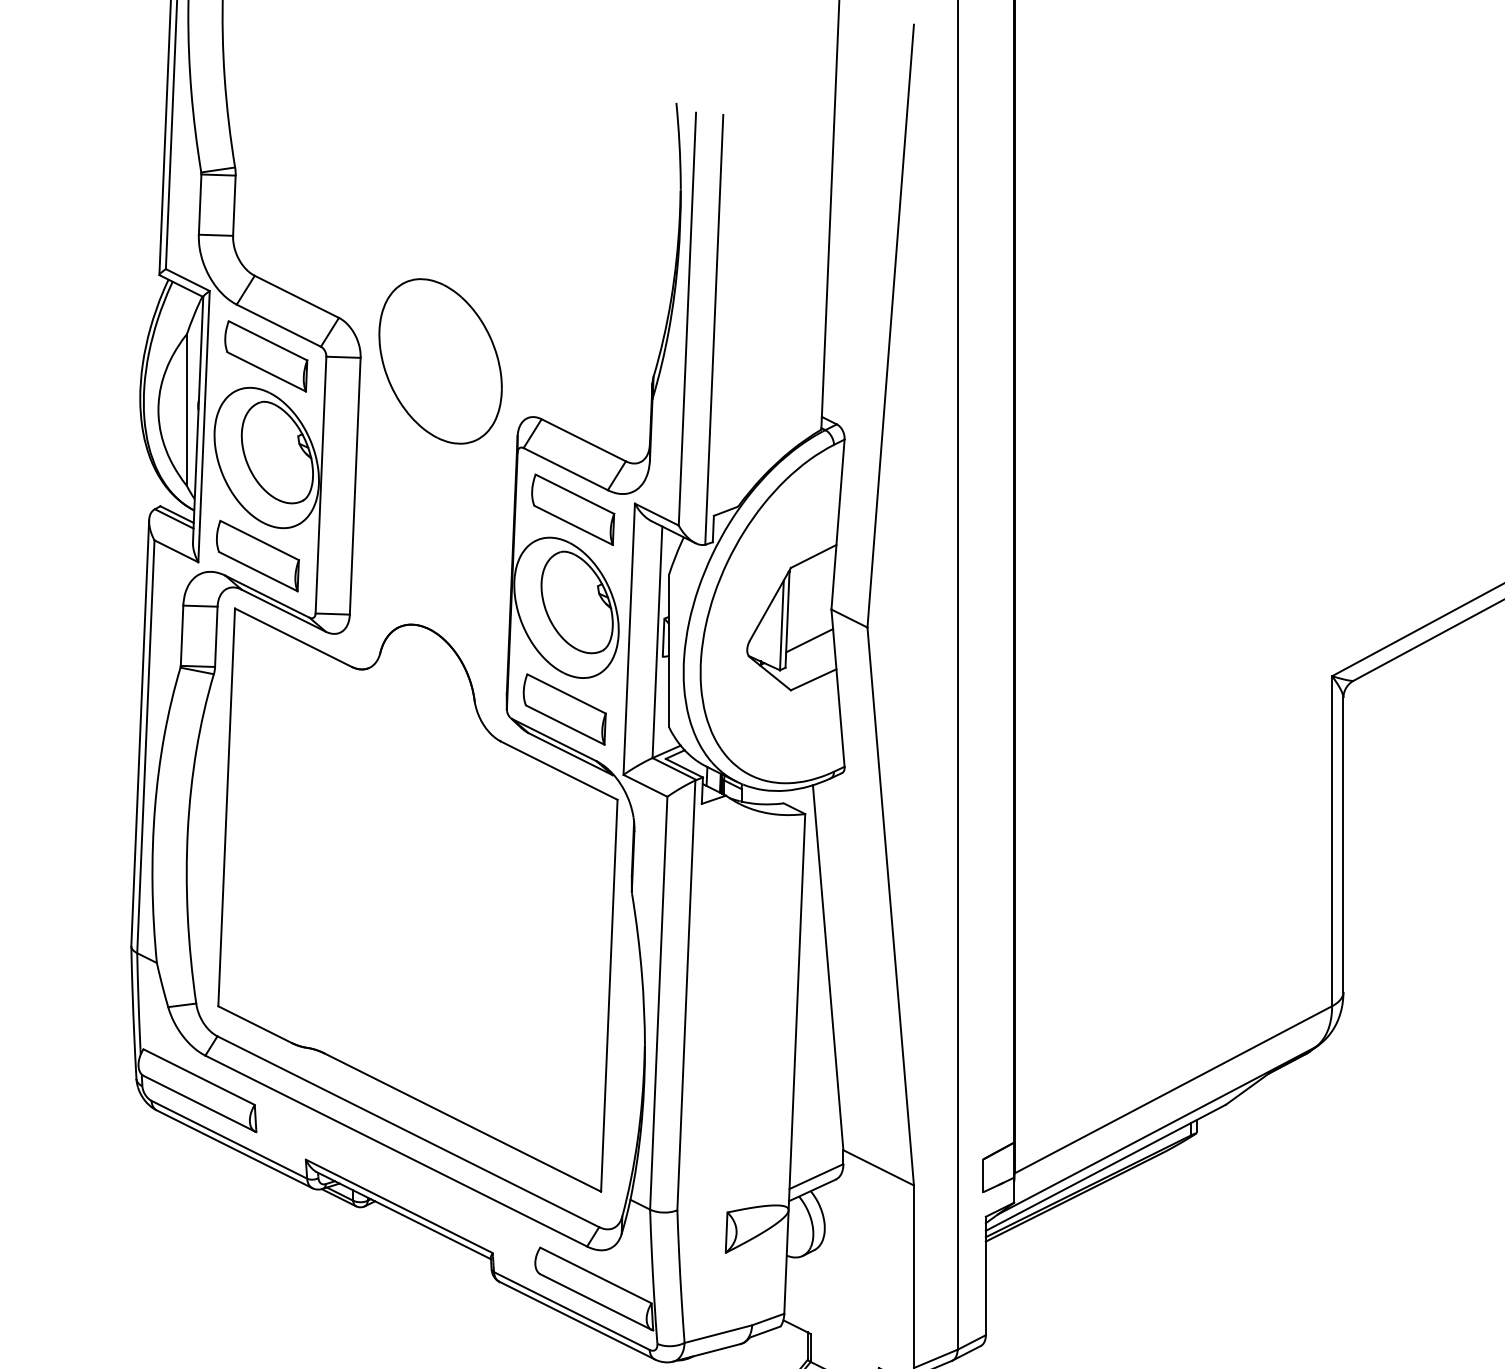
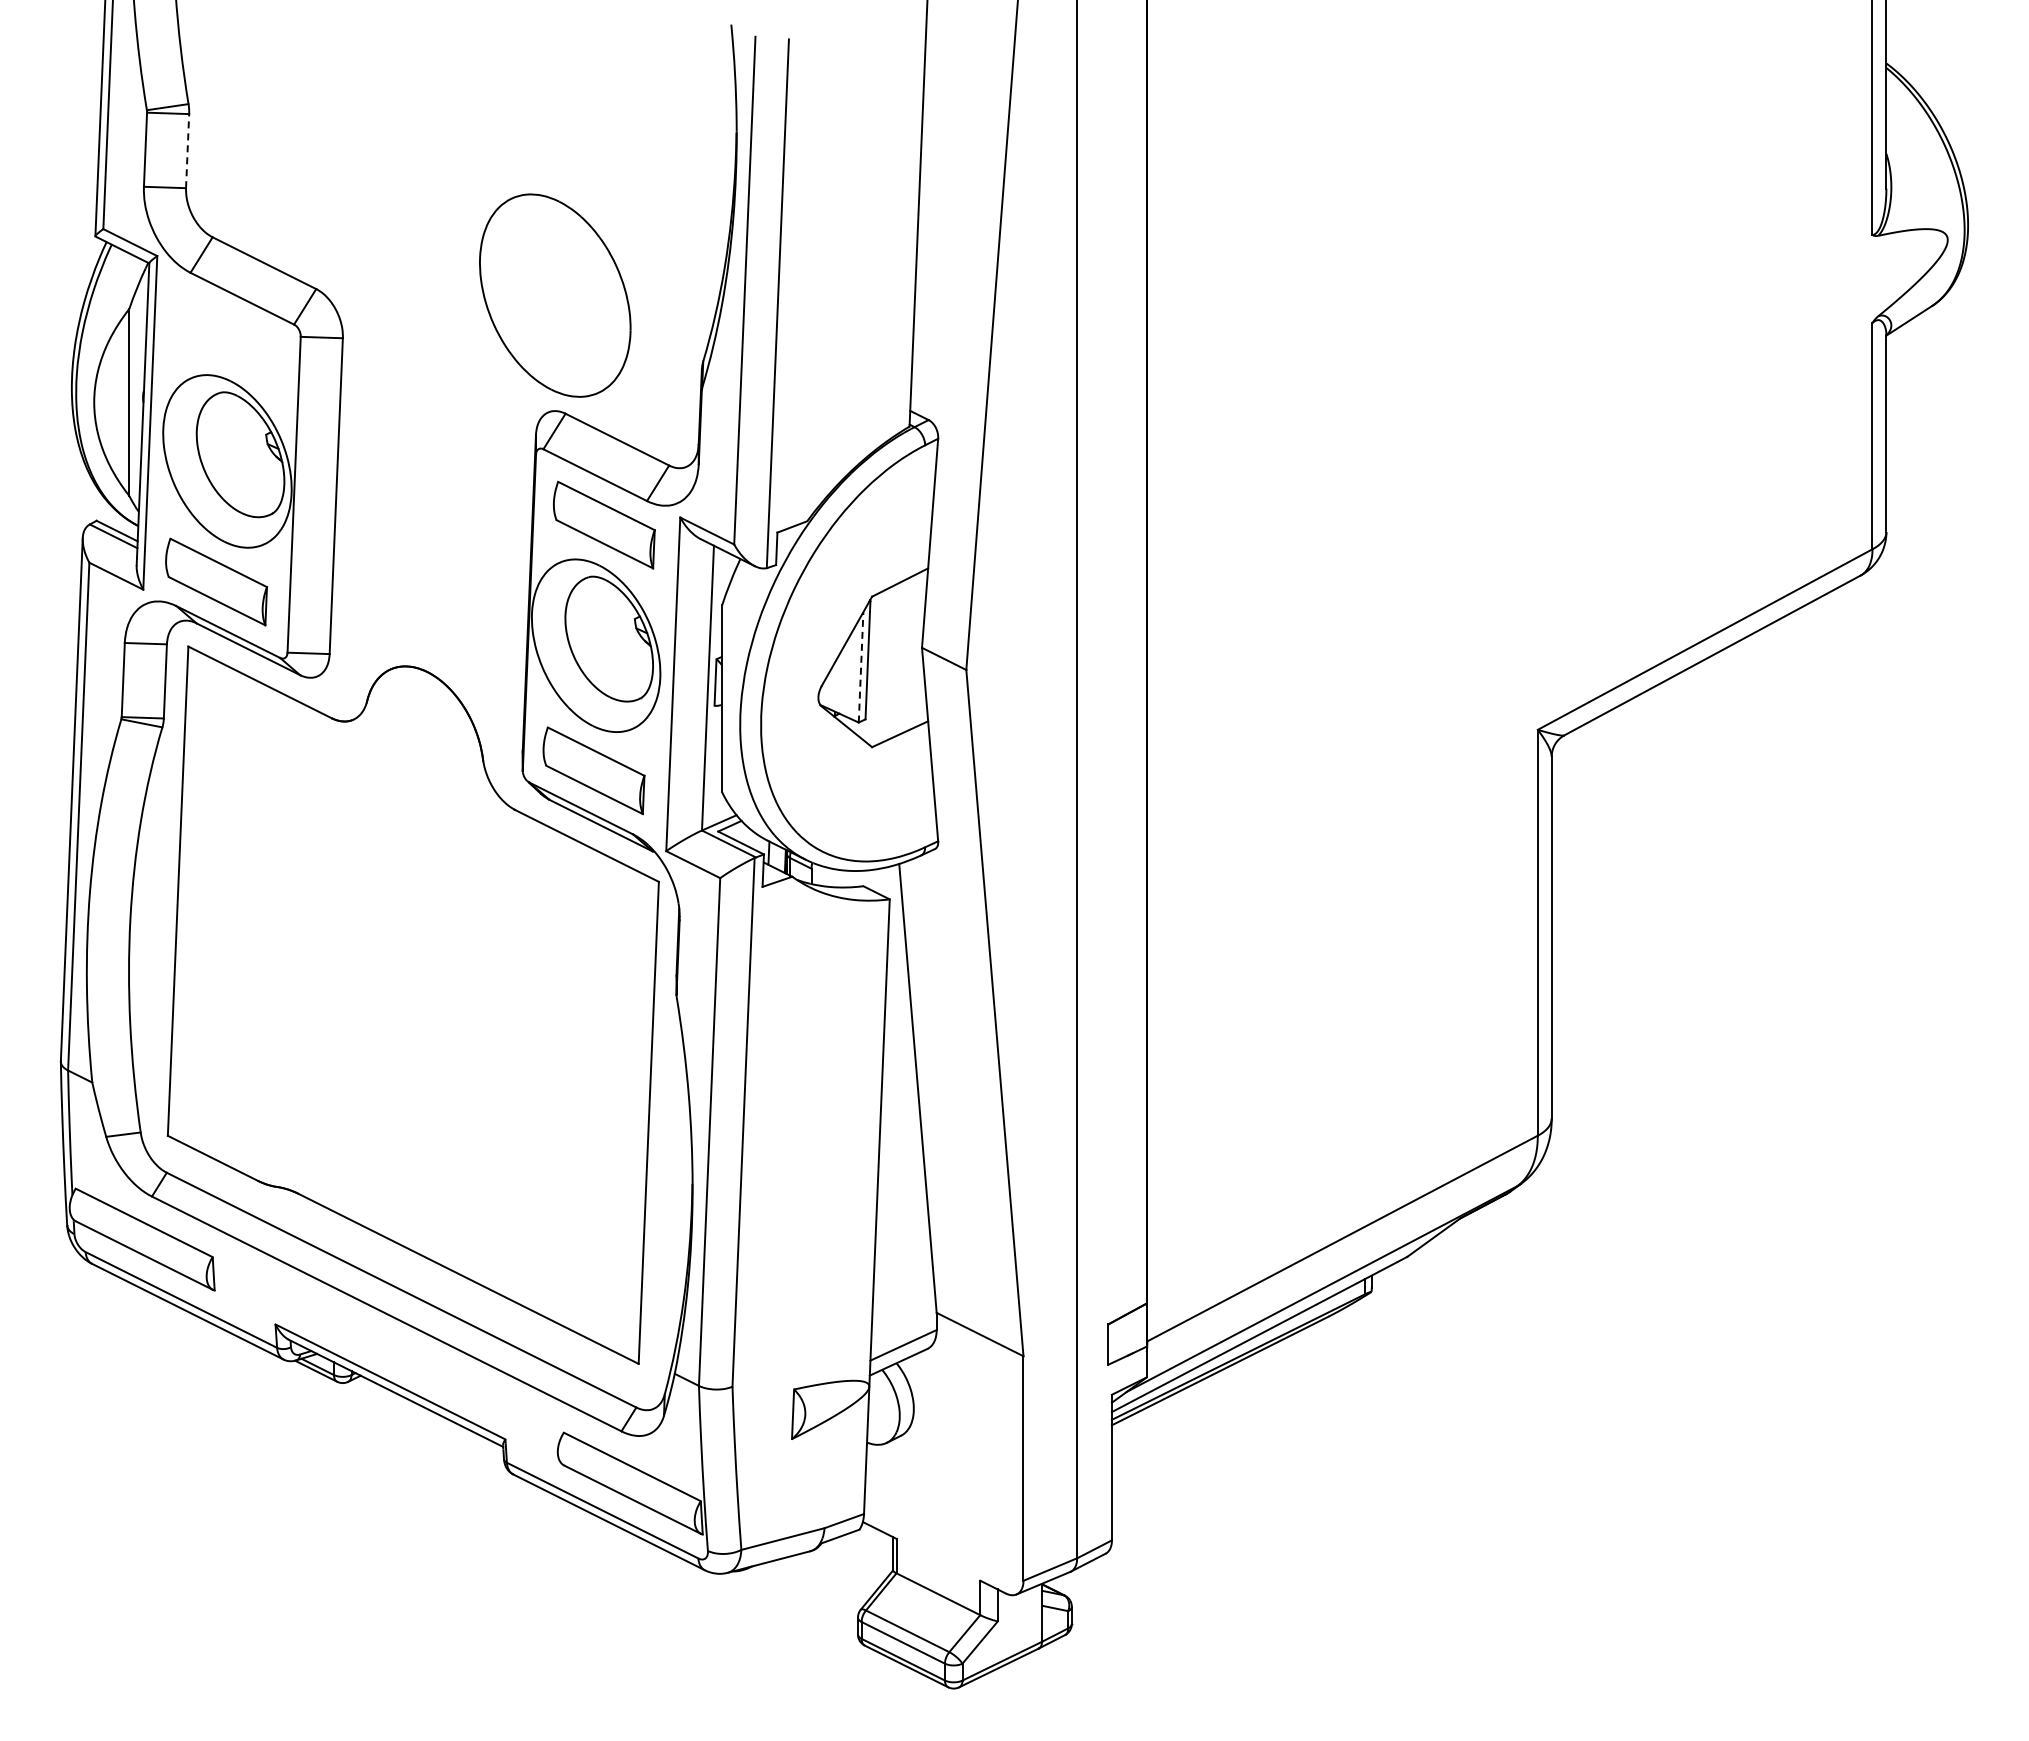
line: (234, 205) -> (187, 150), solid -> dashed
part: (266, 356) -> (226, 336), removed
part: (440, 361) -> (555, 295), moved
line: (782, 624) -> (861, 666), solid -> dashed
line: (809, 640) -> (895, 685), removed

